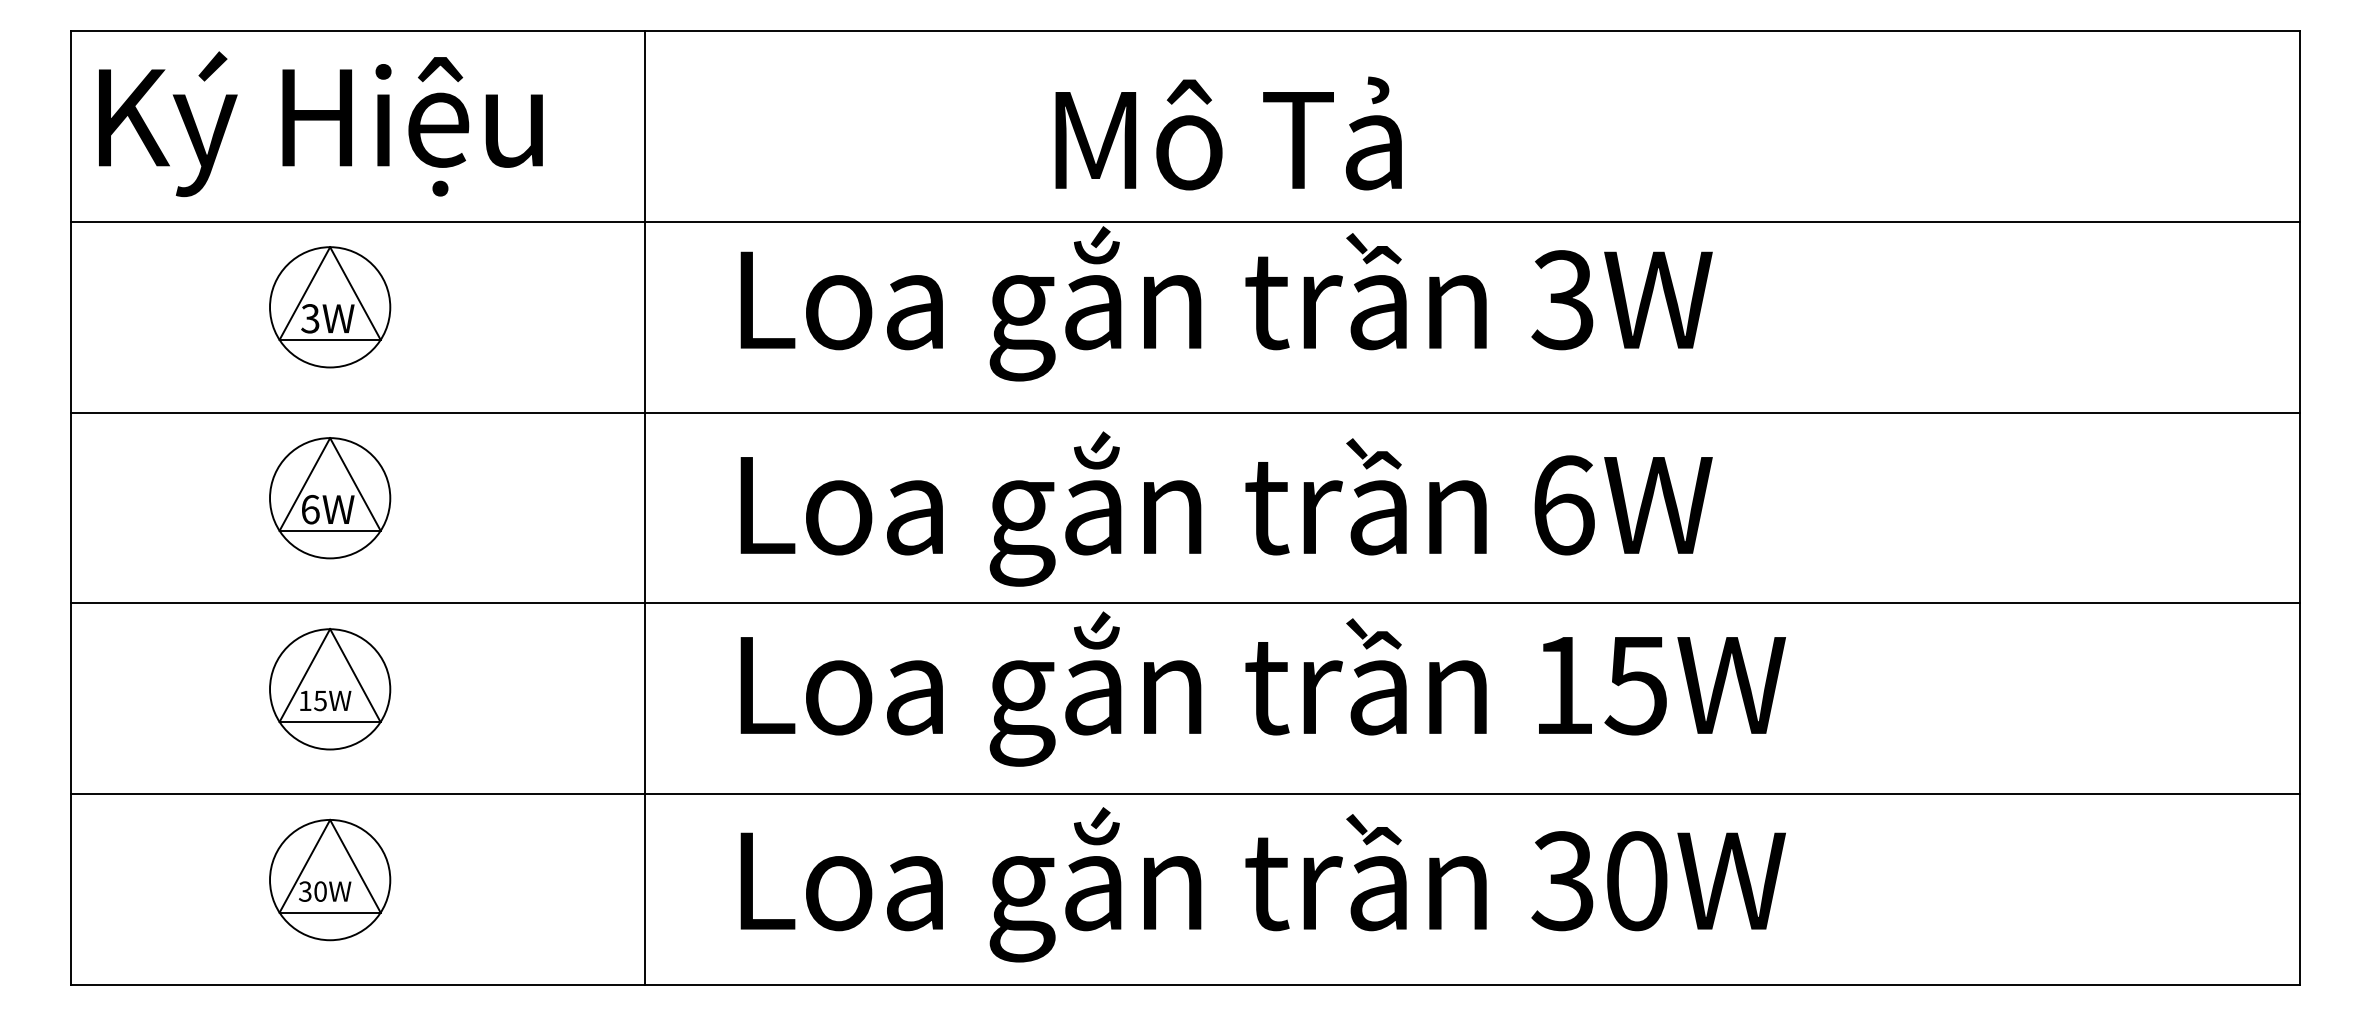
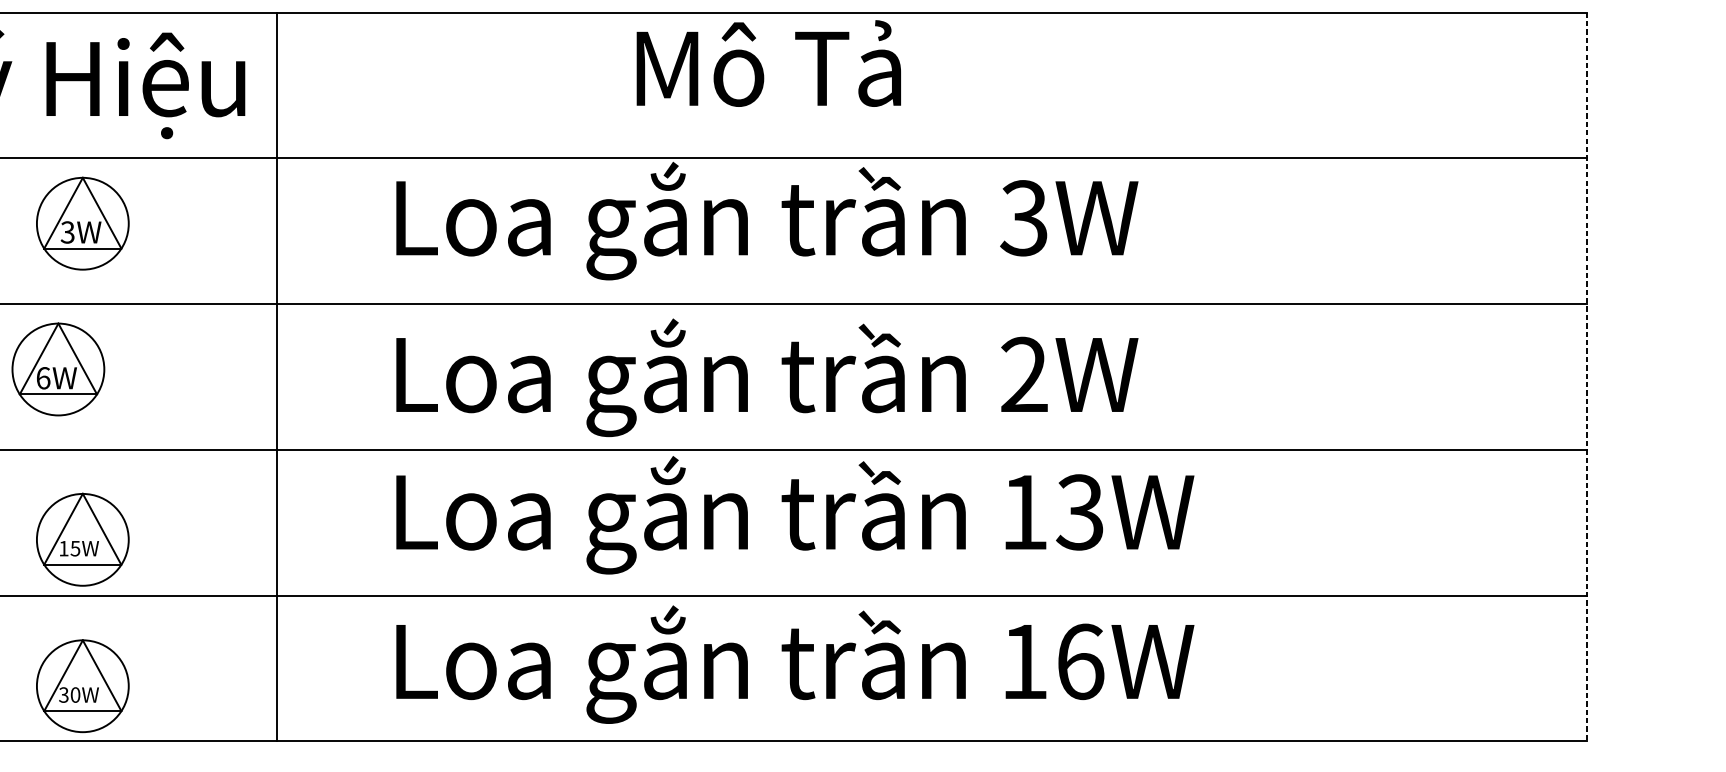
text: (1228, 133) -> (768, 63), moved
part: (330, 498) -> (58, 369), moved
text: (1563, 505) -> (1024, 375), 6W -> 2W
line: (644, 507) -> (276, 376), moved
line: (2299, 508) -> (1586, 377), solid -> dashed
text: (1635, 685) -> (1079, 512), 15W -> 13W
part: (330, 689) -> (83, 539), moved
part: (330, 879) -> (83, 685), moved
text: (1599, 881) -> (1051, 662), 30W -> 16W

